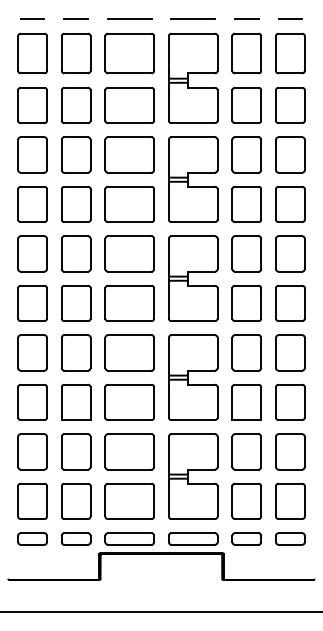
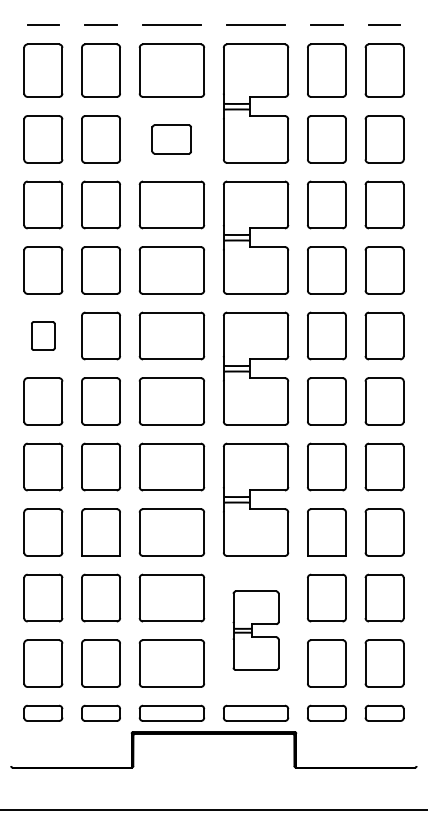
part: (129, 105) -> (171, 139), size x0.6
part: (32, 253) -> (43, 335), size x0.6
part: (193, 476) -> (256, 630), size x0.7

